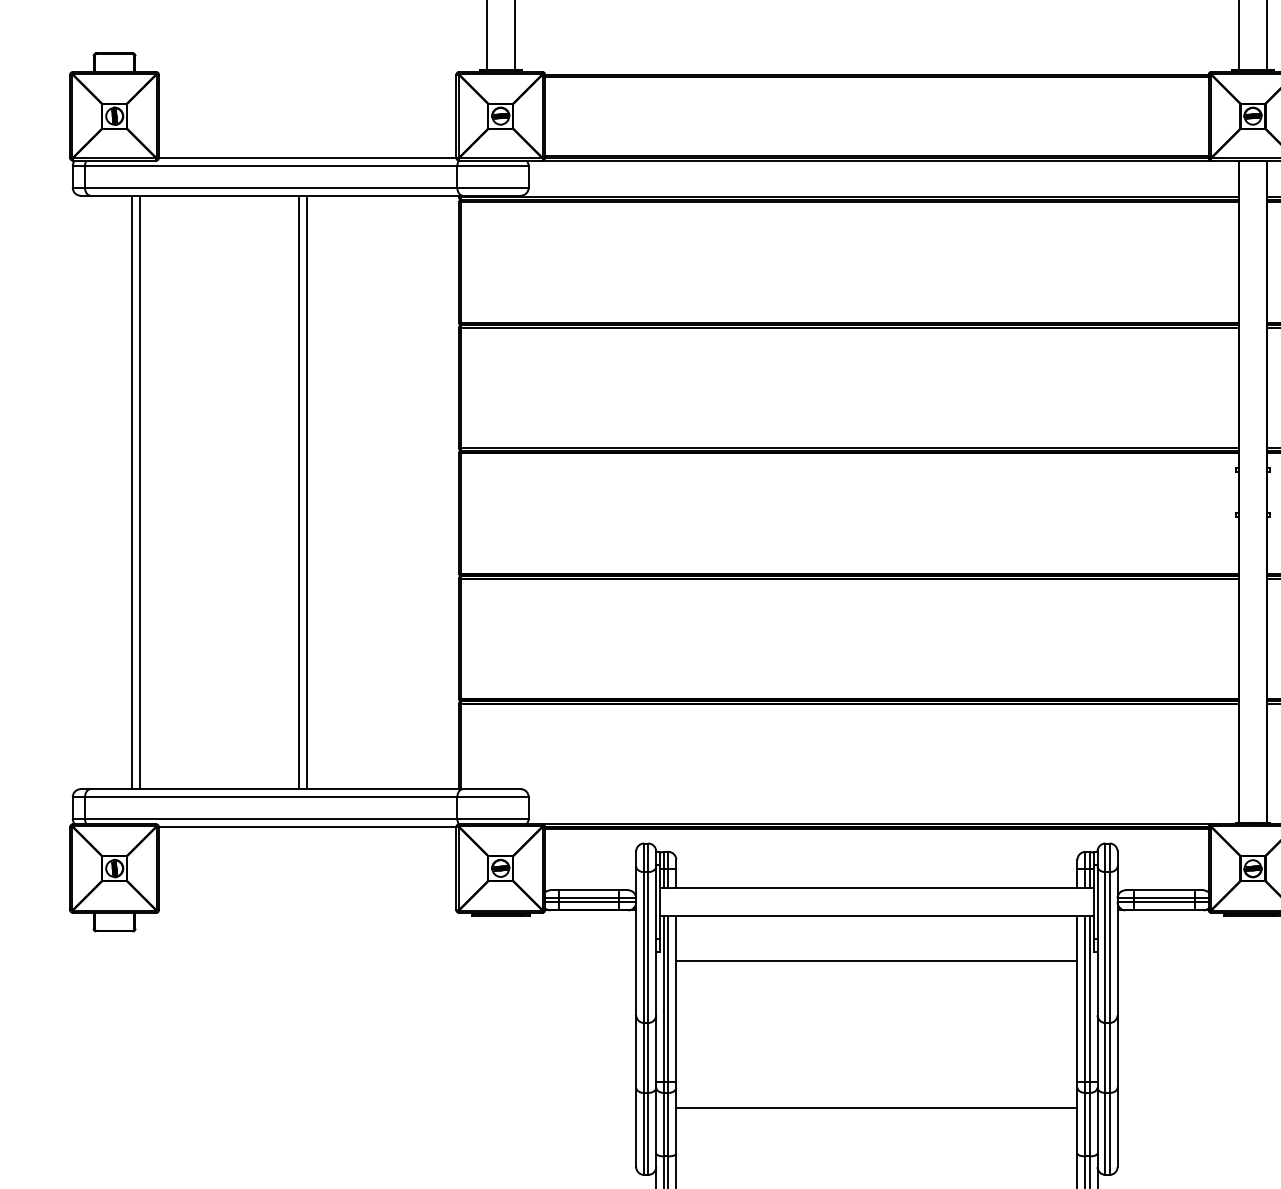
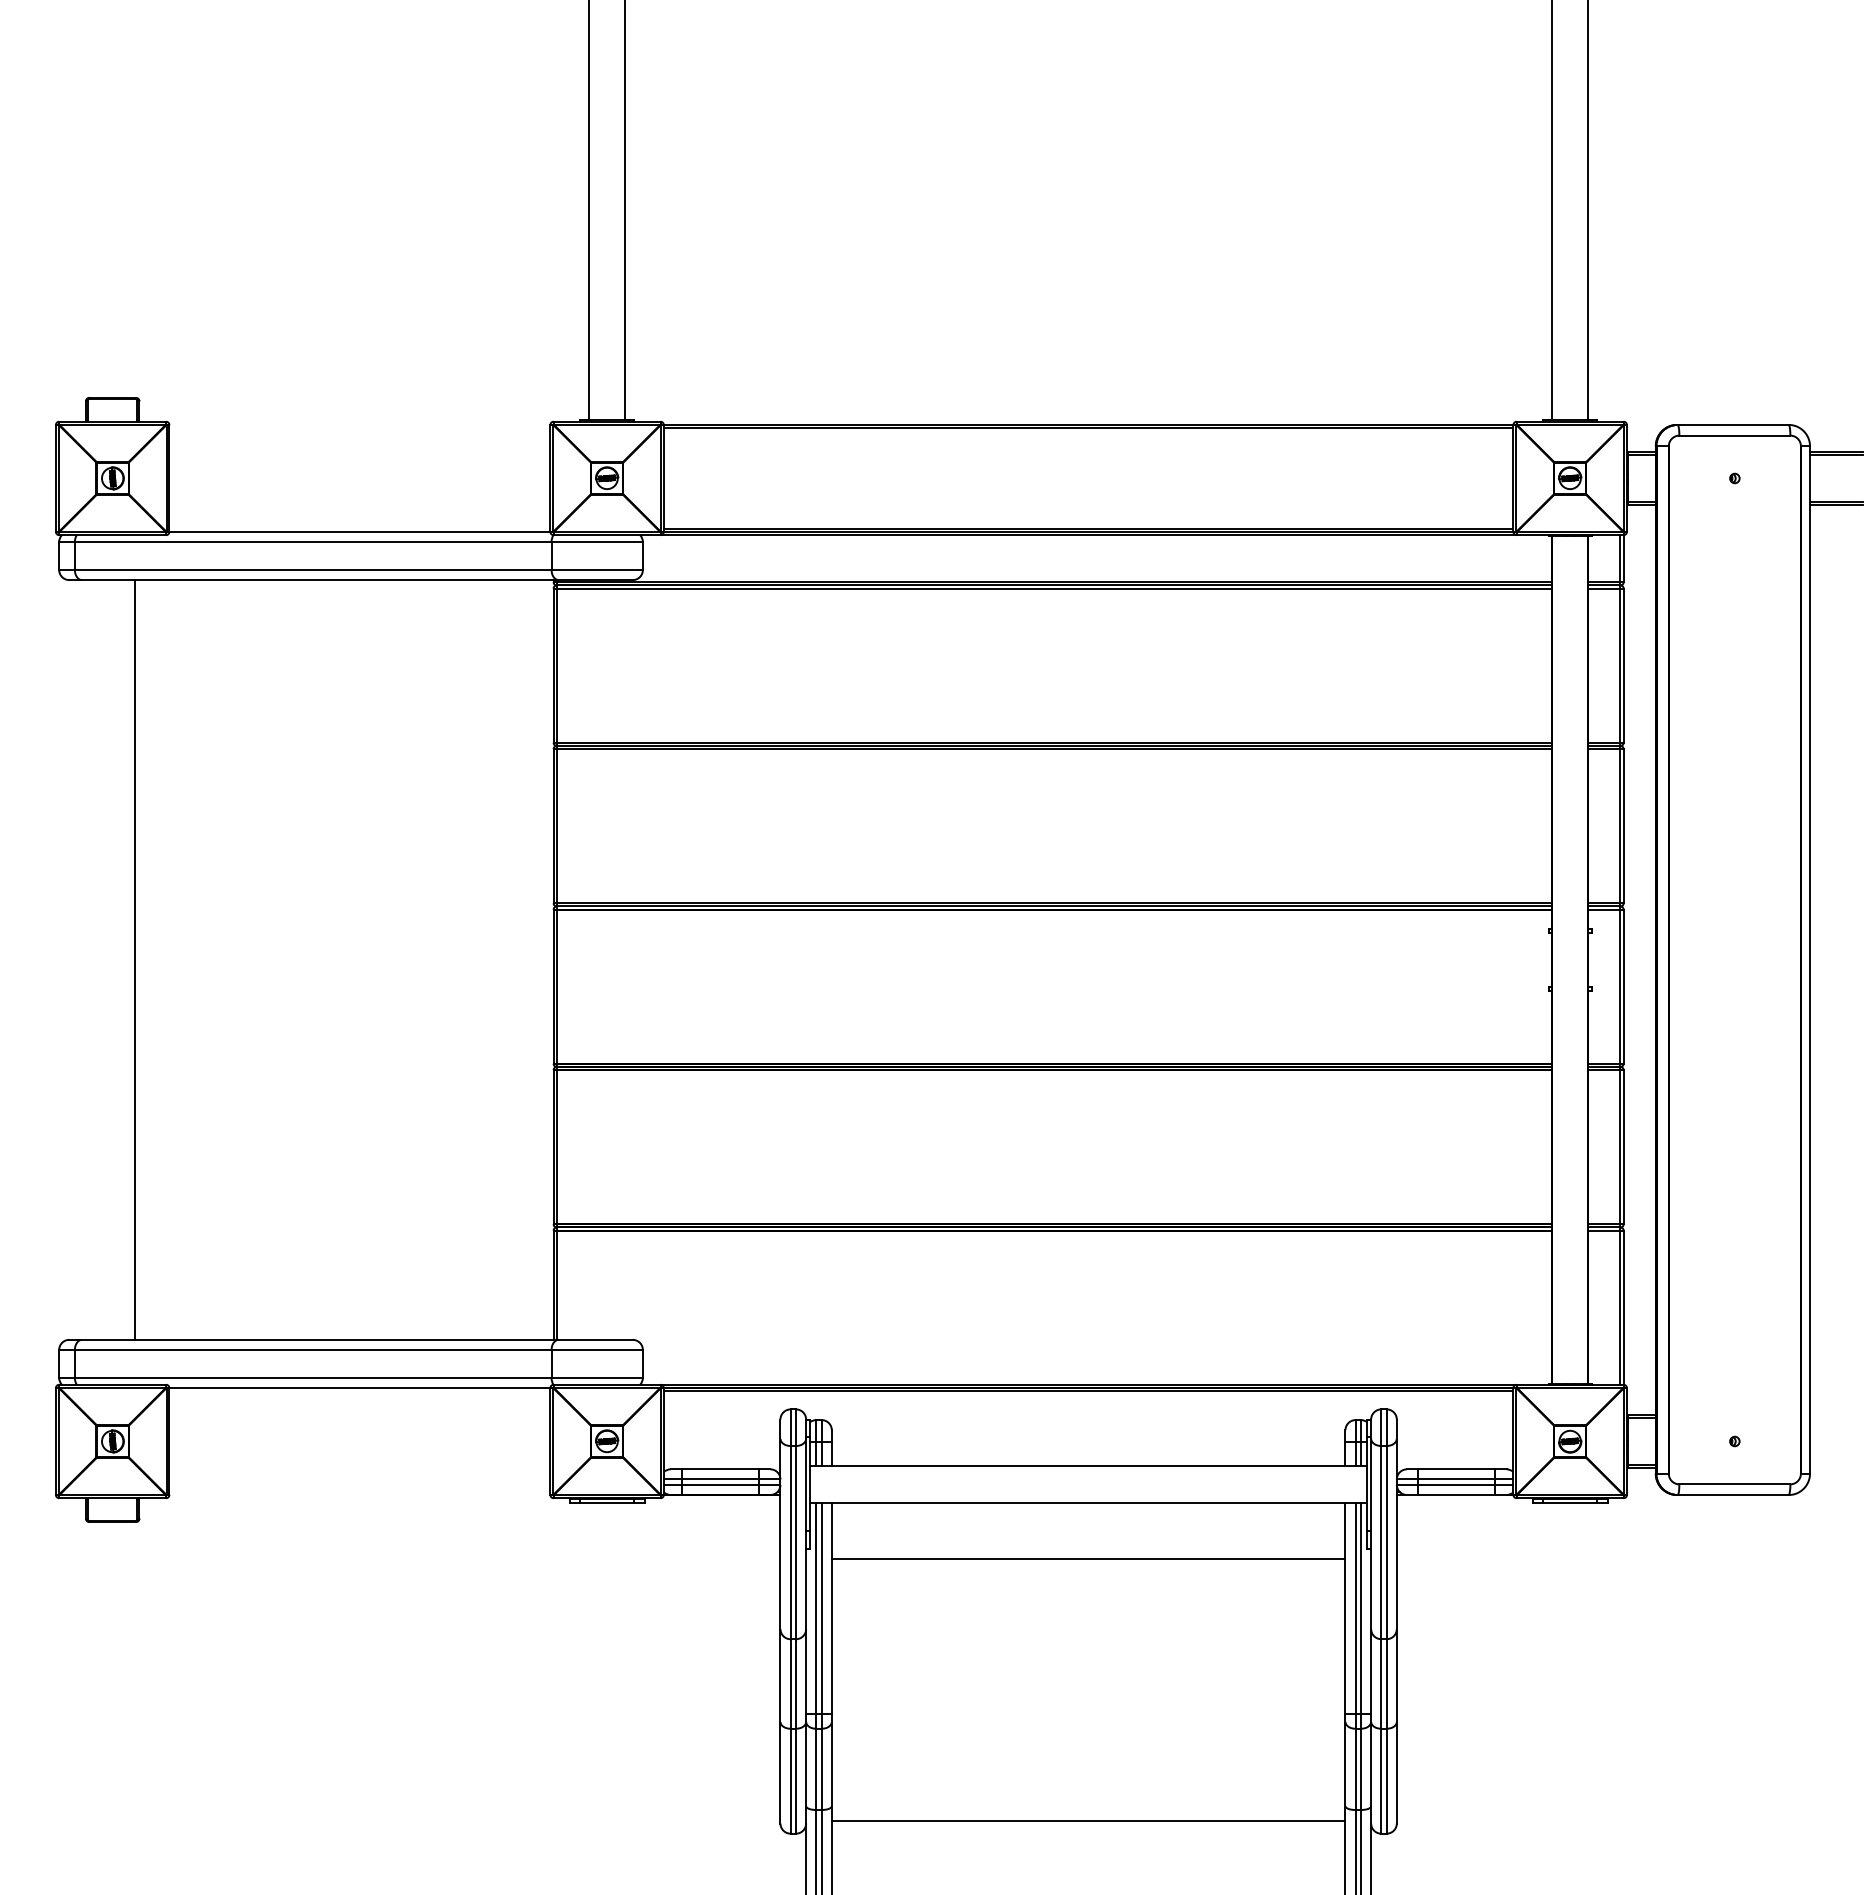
line: (140, 492) -> (145, 959), removed
line: (299, 492) -> (349, 959), removed
line: (307, 492) -> (359, 959), removed
line: (876, 1108) -> (1088, 1821), moved

